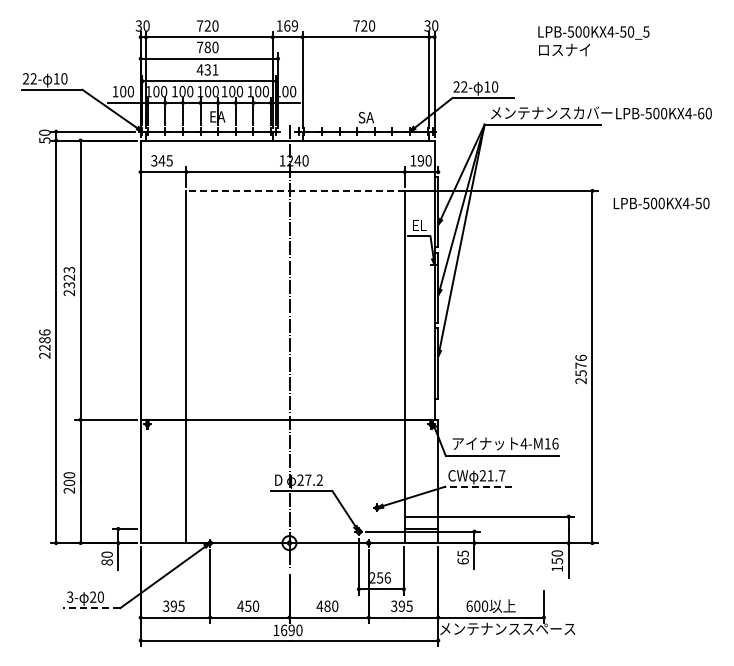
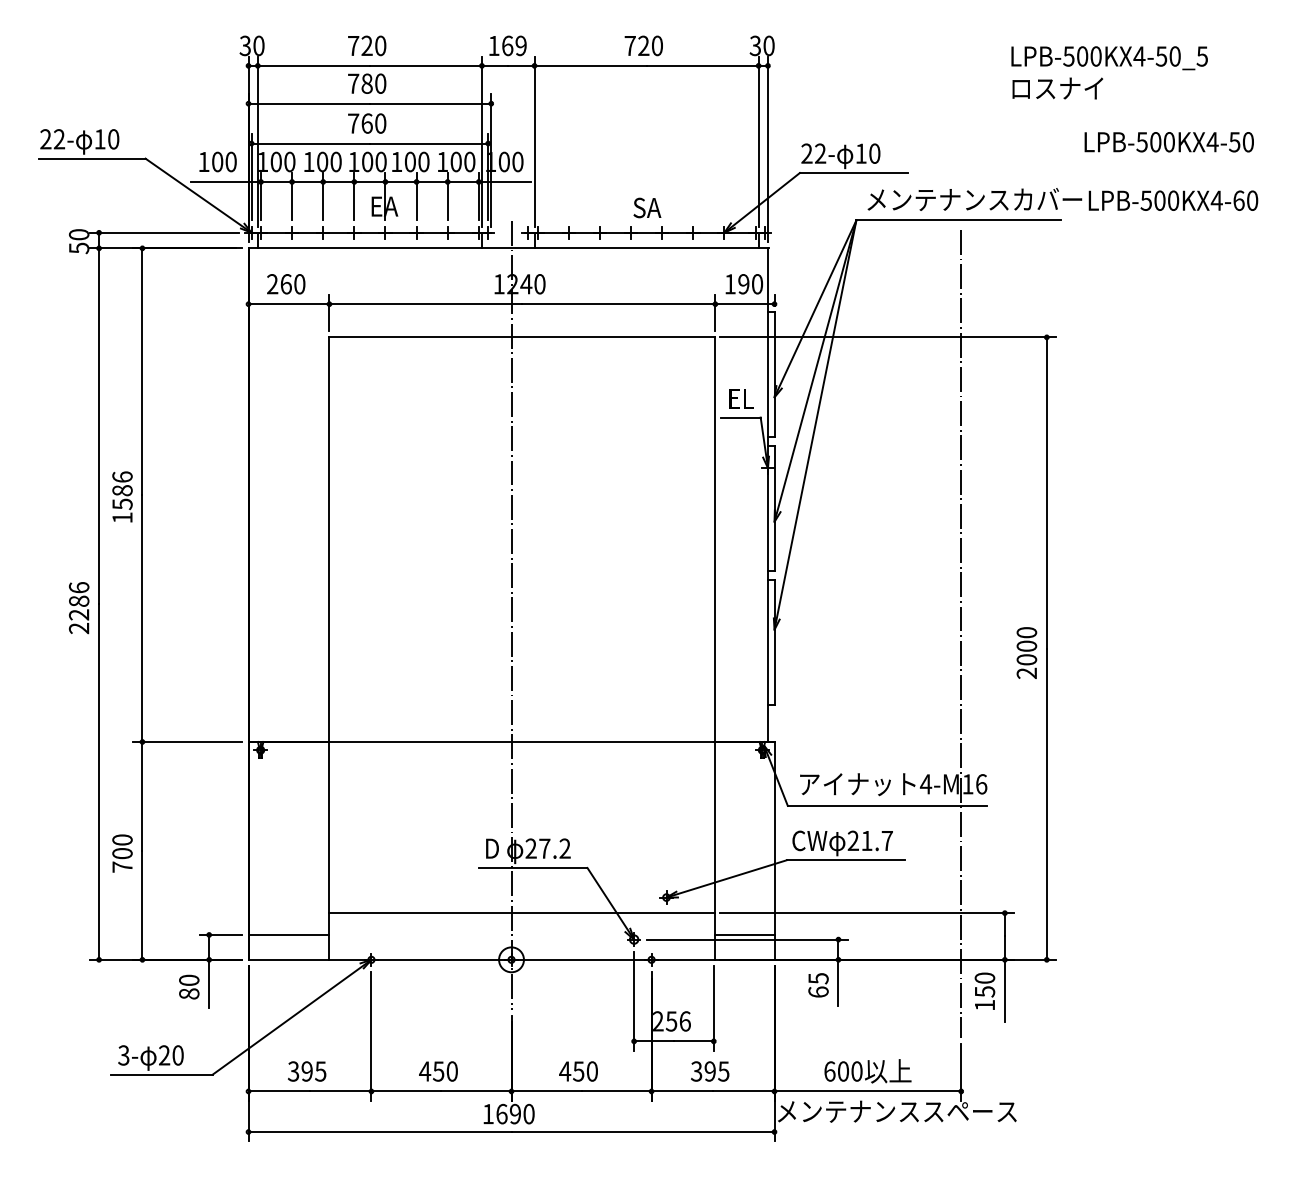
text: (593, 41) -> (1108, 73), moved
text: (207, 69) -> (366, 122), 431 -> 760
text: (161, 160) -> (285, 283), 345 -> 260
line: (295, 190) -> (522, 336), dashed -> solid
text: (661, 203) -> (1168, 142), moved
text: (69, 281) -> (122, 497), 2323 -> 1586
line: (543, 358) -> (960, 633), added
text: (580, 365) -> (1025, 645), 2576 -> 2000
line: (478, 486) -> (845, 859), dashed -> solid
text: (68, 490) -> (120, 866), 200 -> 700
line: (295, 516) -> (522, 912), added
line: (163, 529) -> (288, 935), added
text: (327, 605) -> (578, 1070), 480 -> 450
line: (91, 608) -> (161, 1075), dashed -> solid

